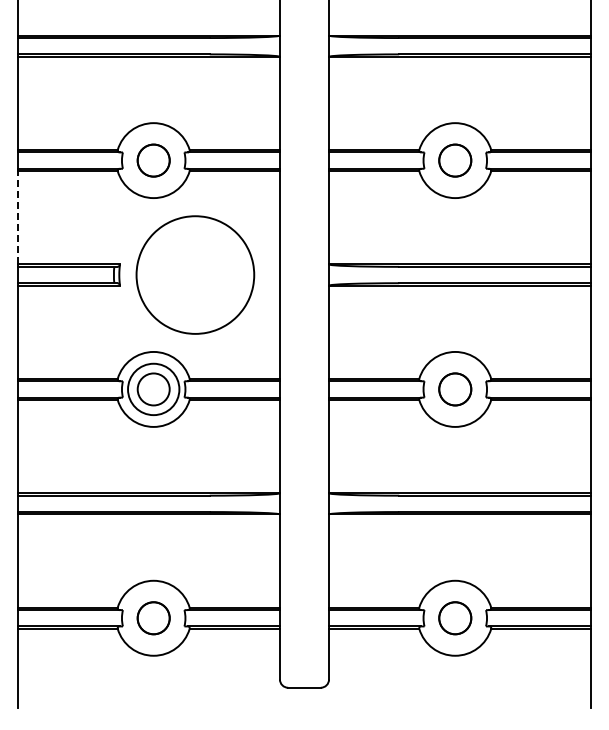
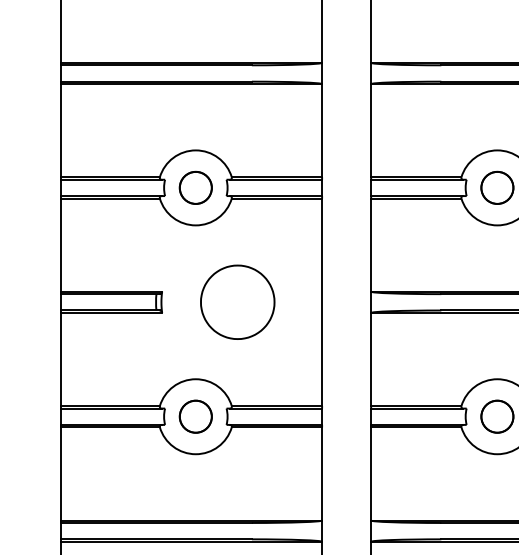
line: (18, 217) -> (60, 244), dashed -> solid
part: (195, 274) -> (237, 301), size x0.62
circle: (153, 389) -> (195, 416), size x0.62

